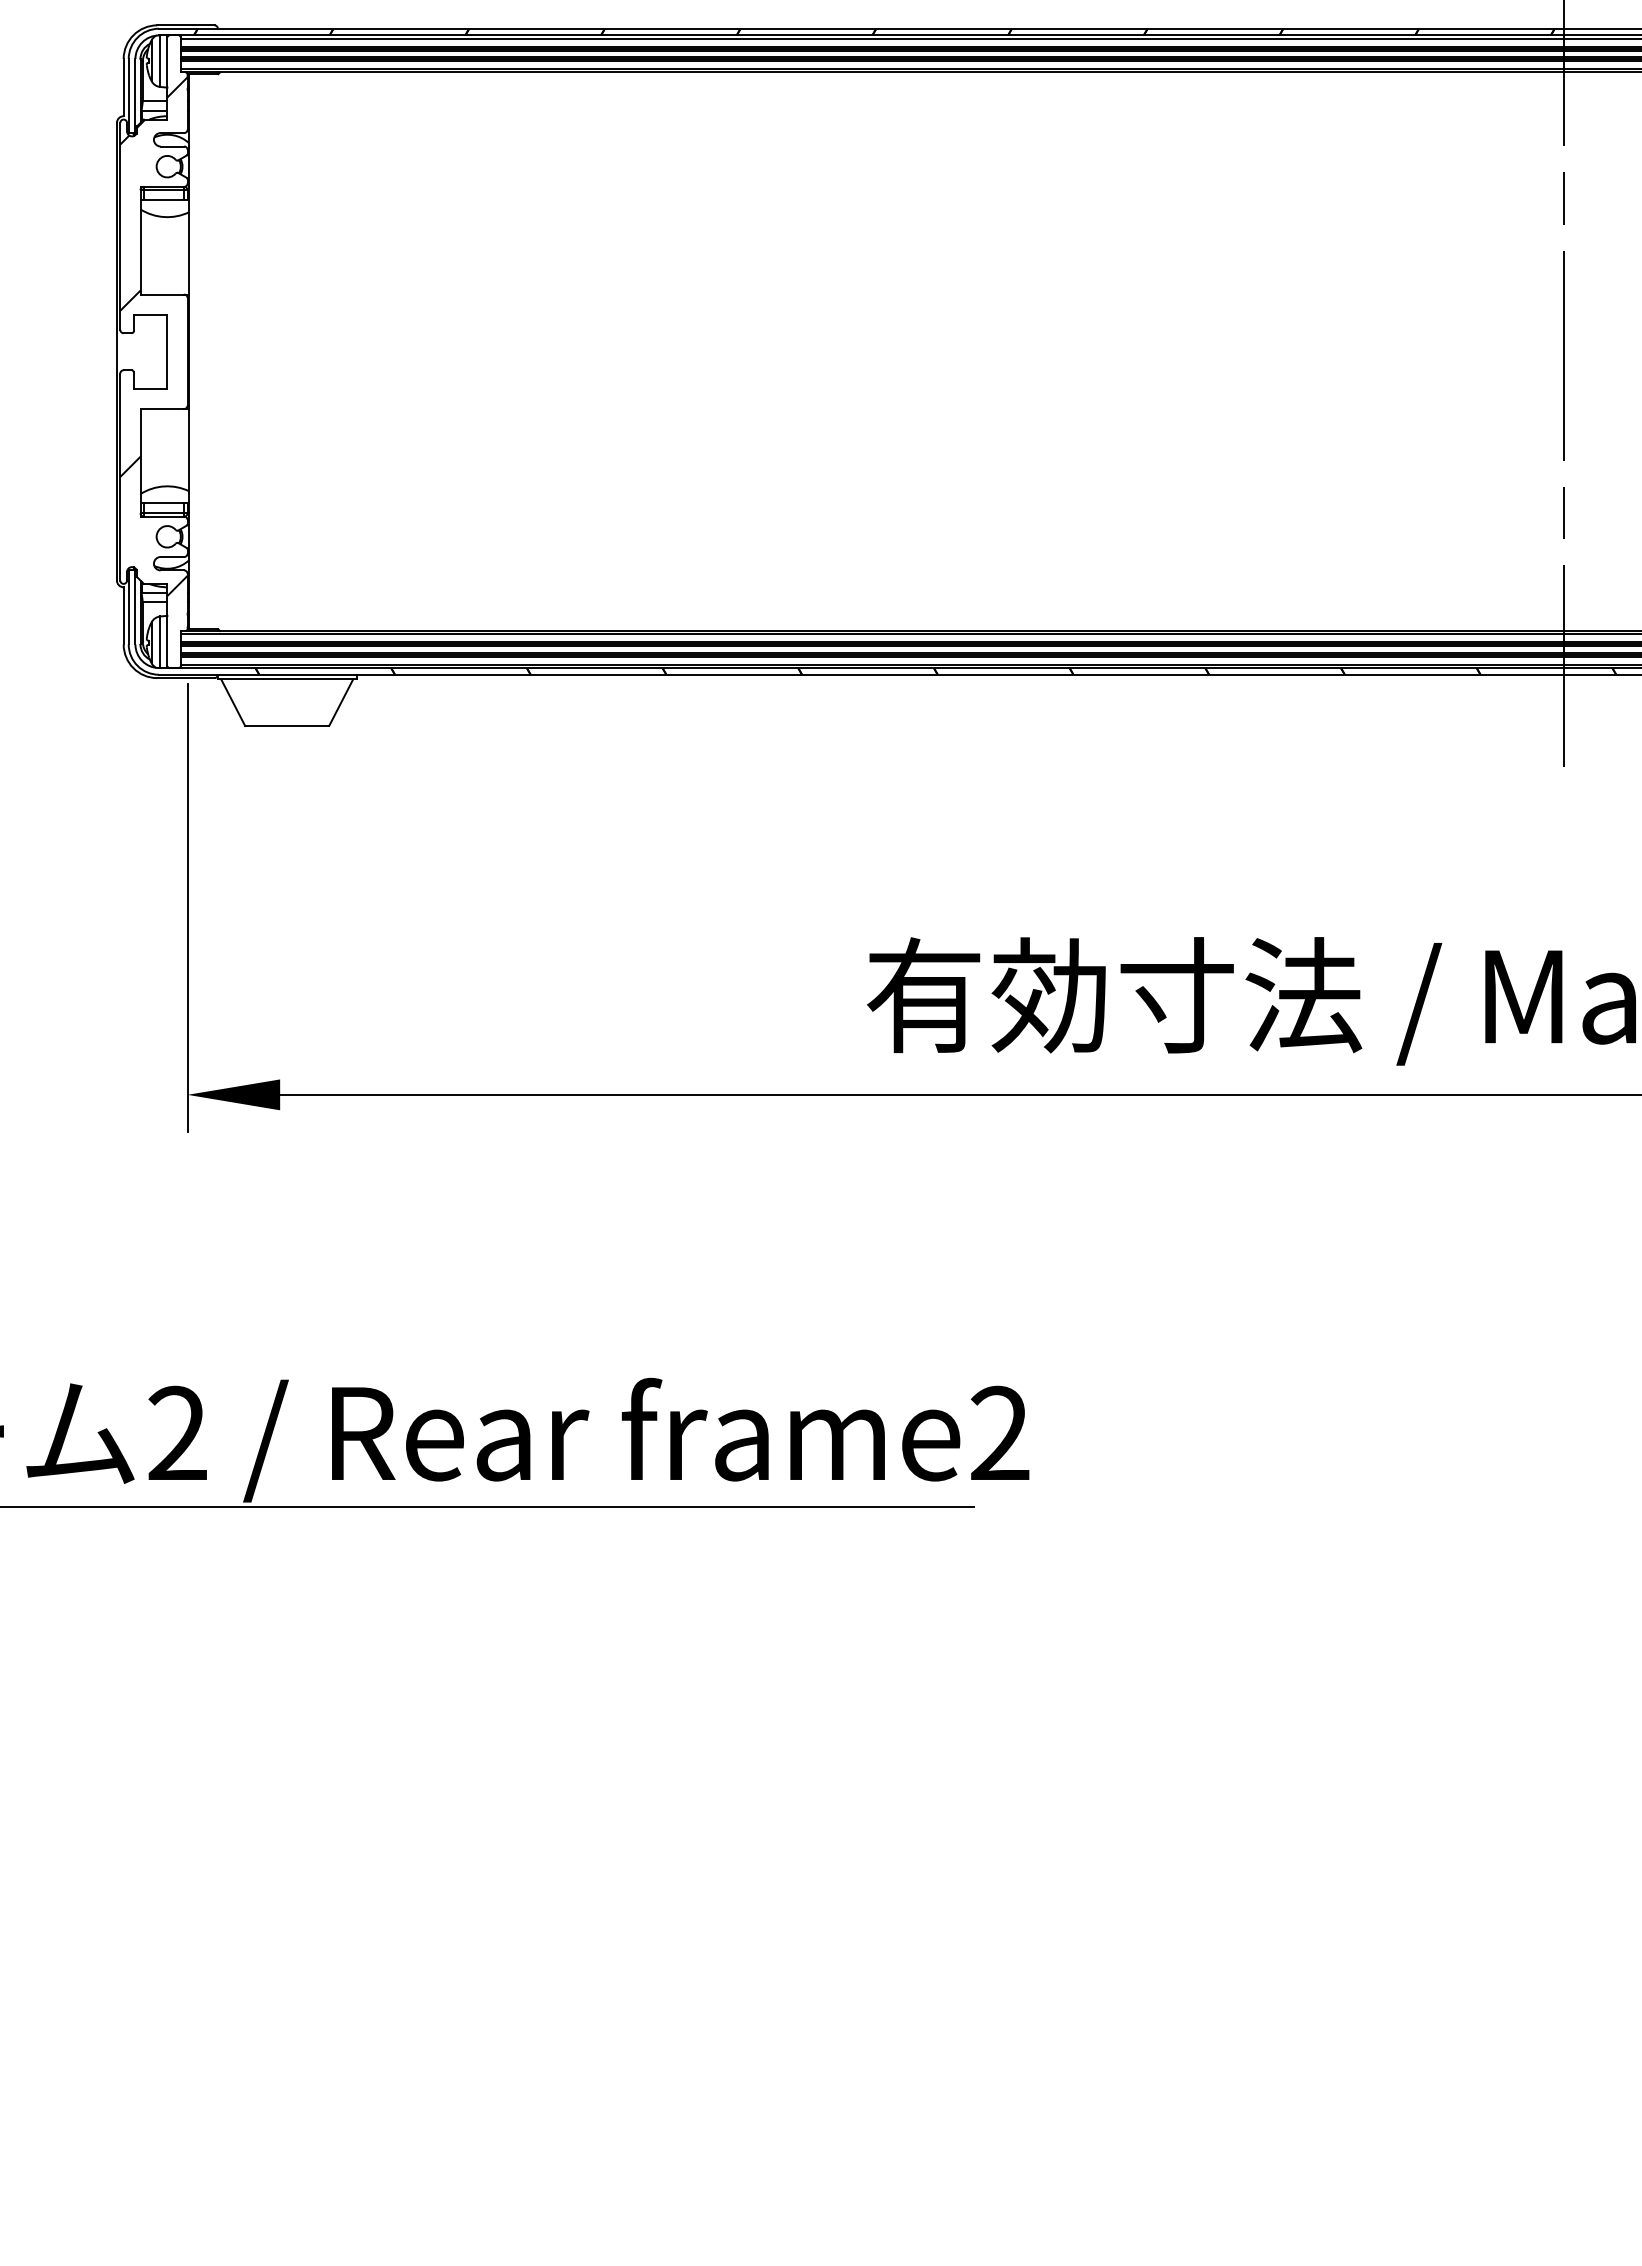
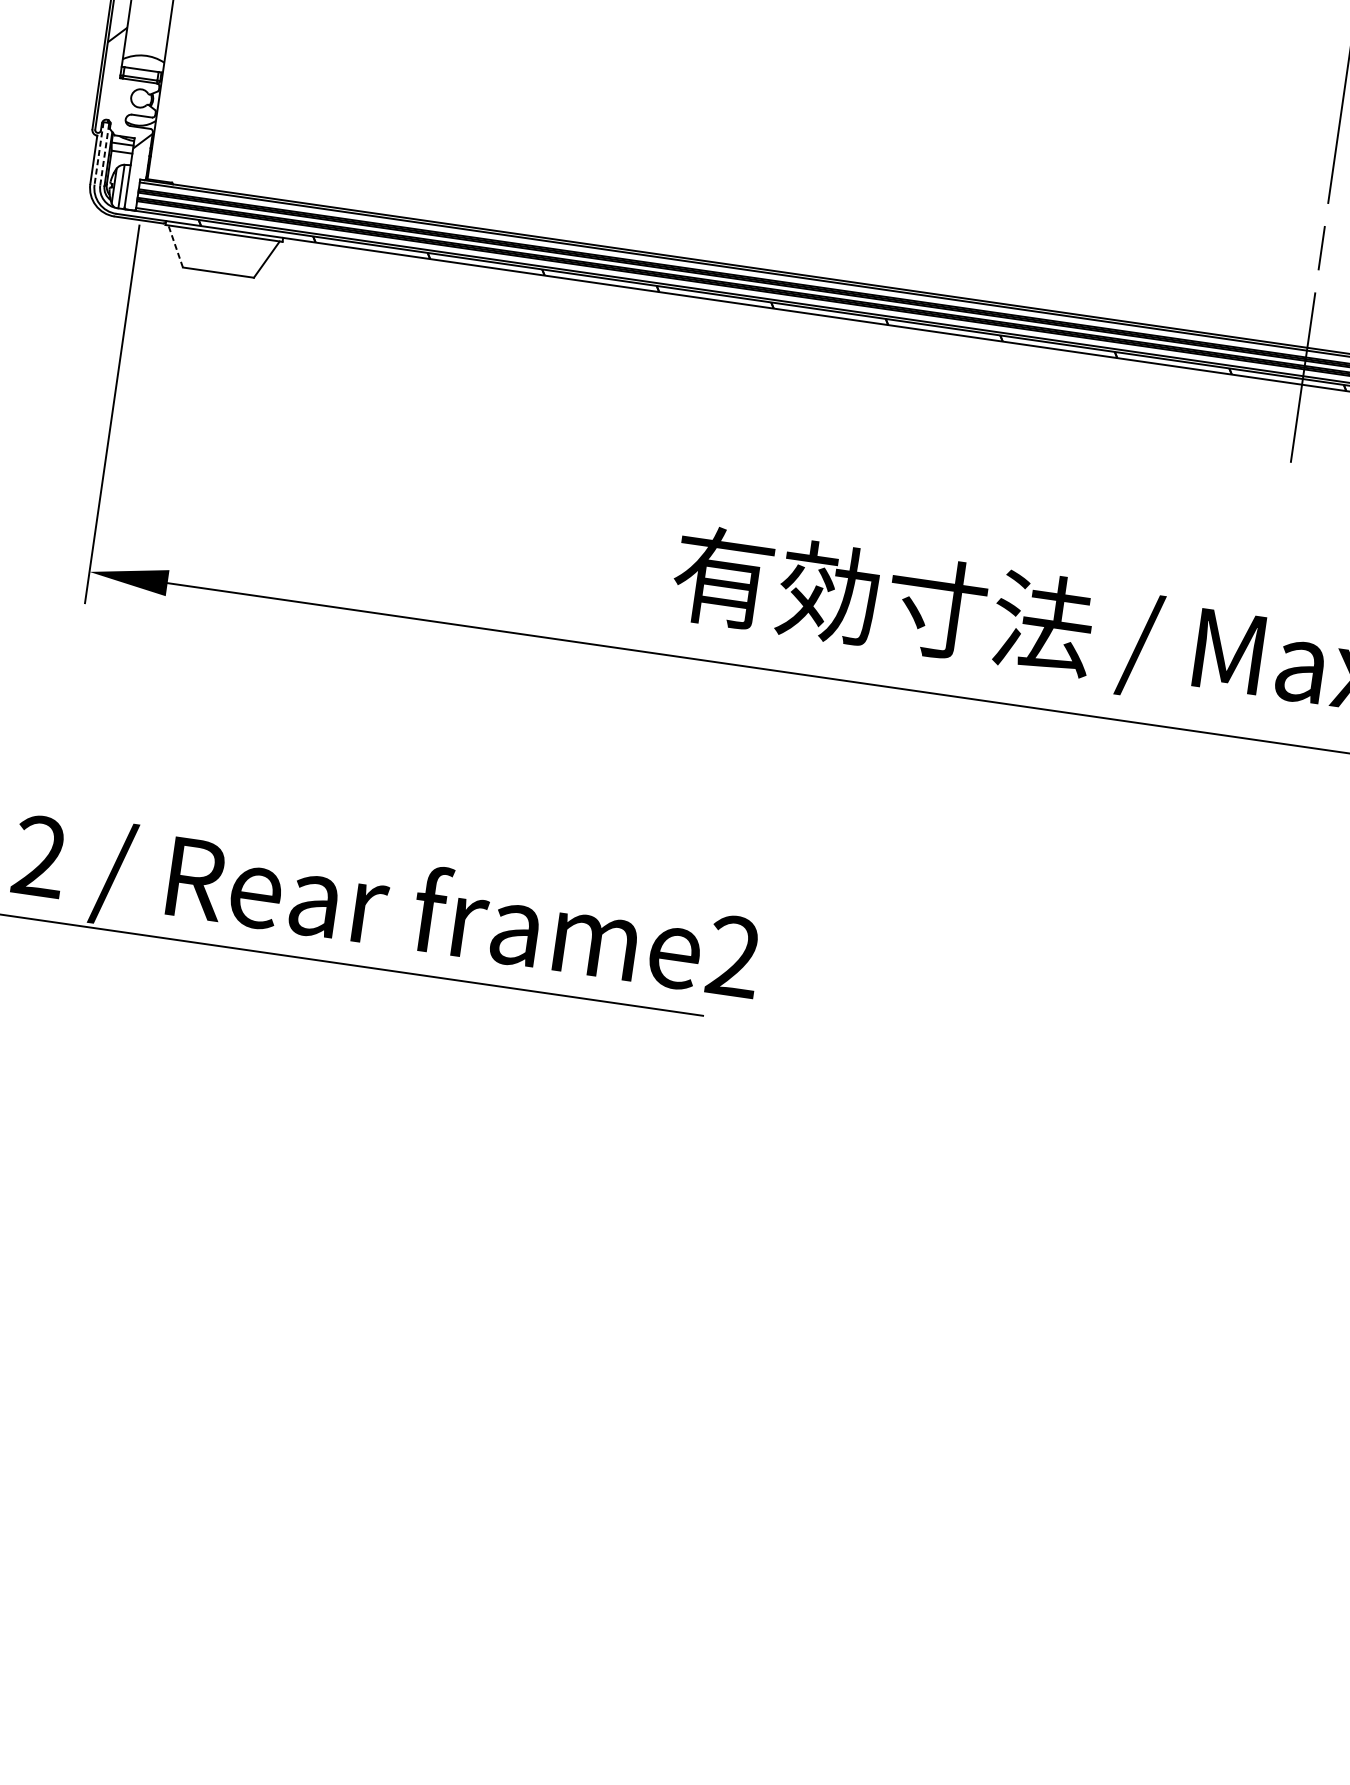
line: (135, 606) -> (104, 153), solid -> dashed
line: (128, 607) -> (98, 153), solid -> dashed
line: (232, 702) -> (175, 246), solid -> dashed

